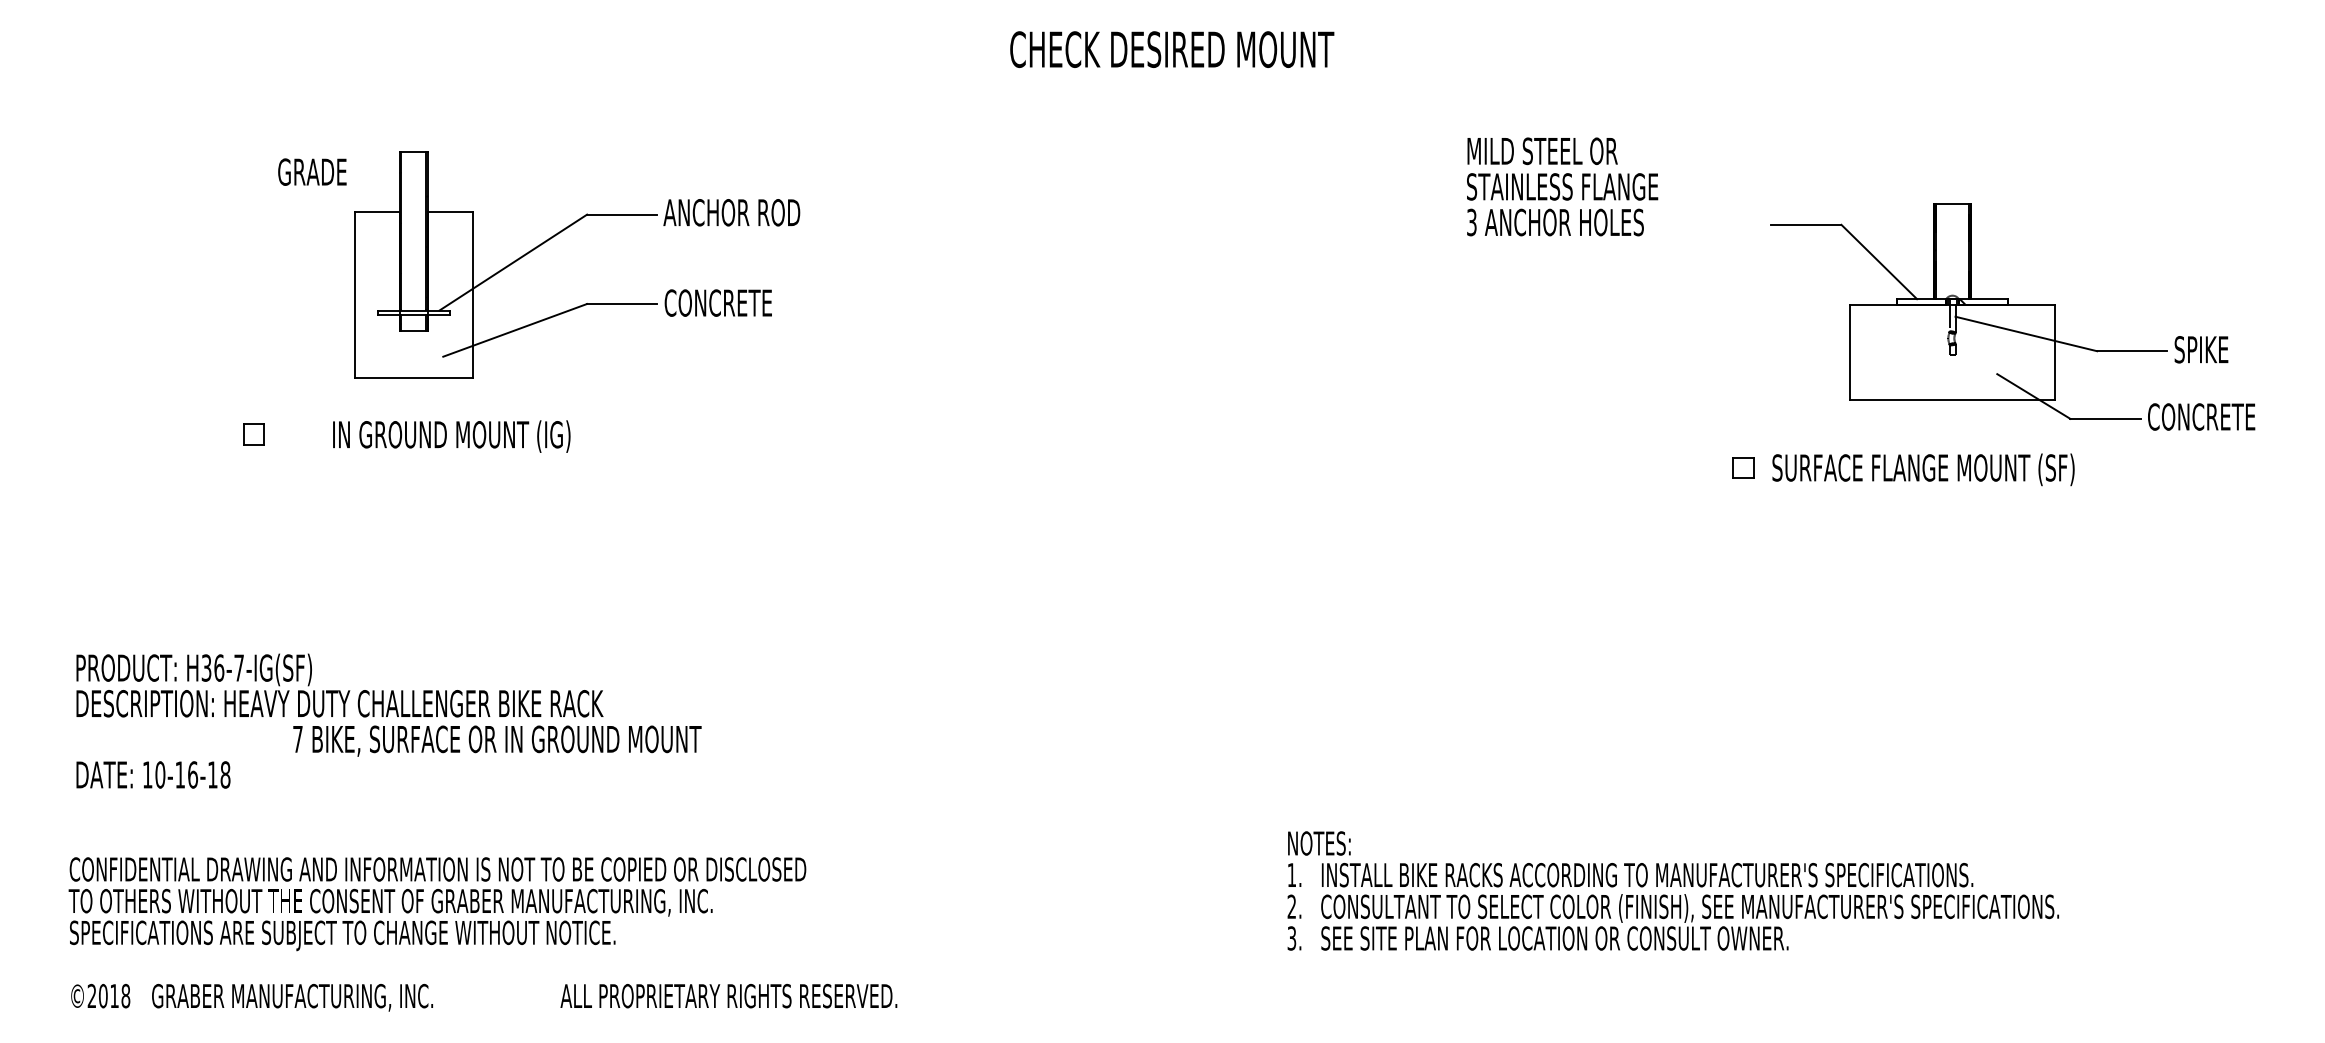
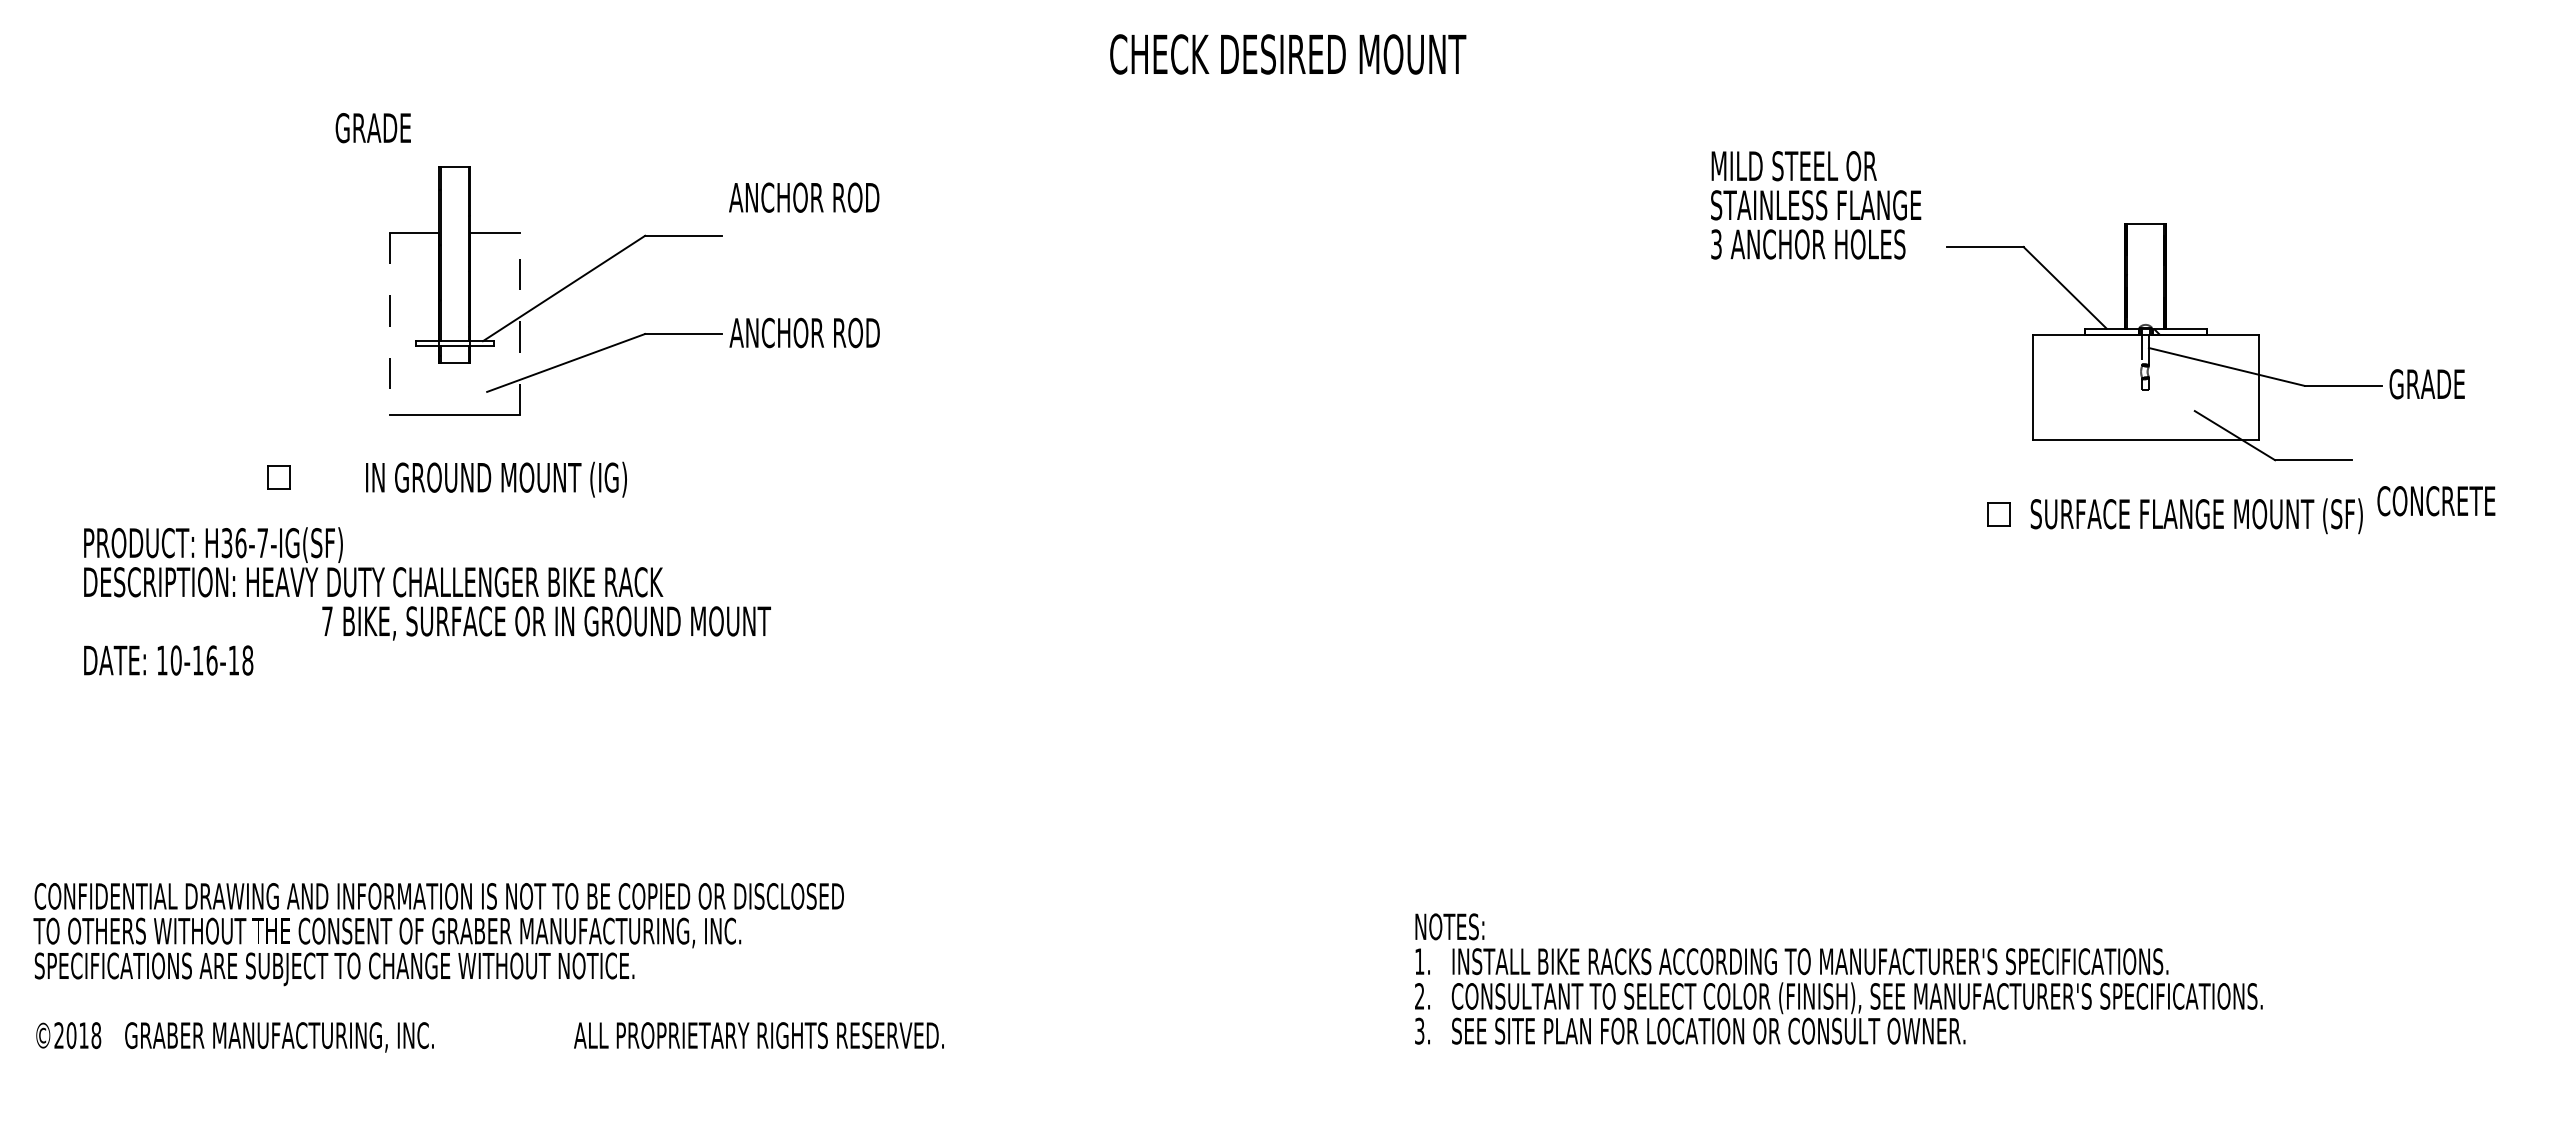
text: (311, 172) -> (372, 128), moved
text: (1562, 187) -> (1816, 205), moved
text: (732, 212) -> (804, 197), moved
line: (473, 294) -> (520, 323), solid -> dashed
line: (354, 295) -> (389, 324), solid -> dashed
text: (732, 302) -> (804, 332), CONCRETE -> ANCHOR ROD
text: (2208, 349) -> (2426, 384), SPIKE -> GRADE
text: (2201, 417) -> (2436, 501), moved
part: (1903, 470) -> (2174, 516), moved
text: (388, 721) -> (427, 601), moved
text: (482, 934) -> (488, 967), moved

